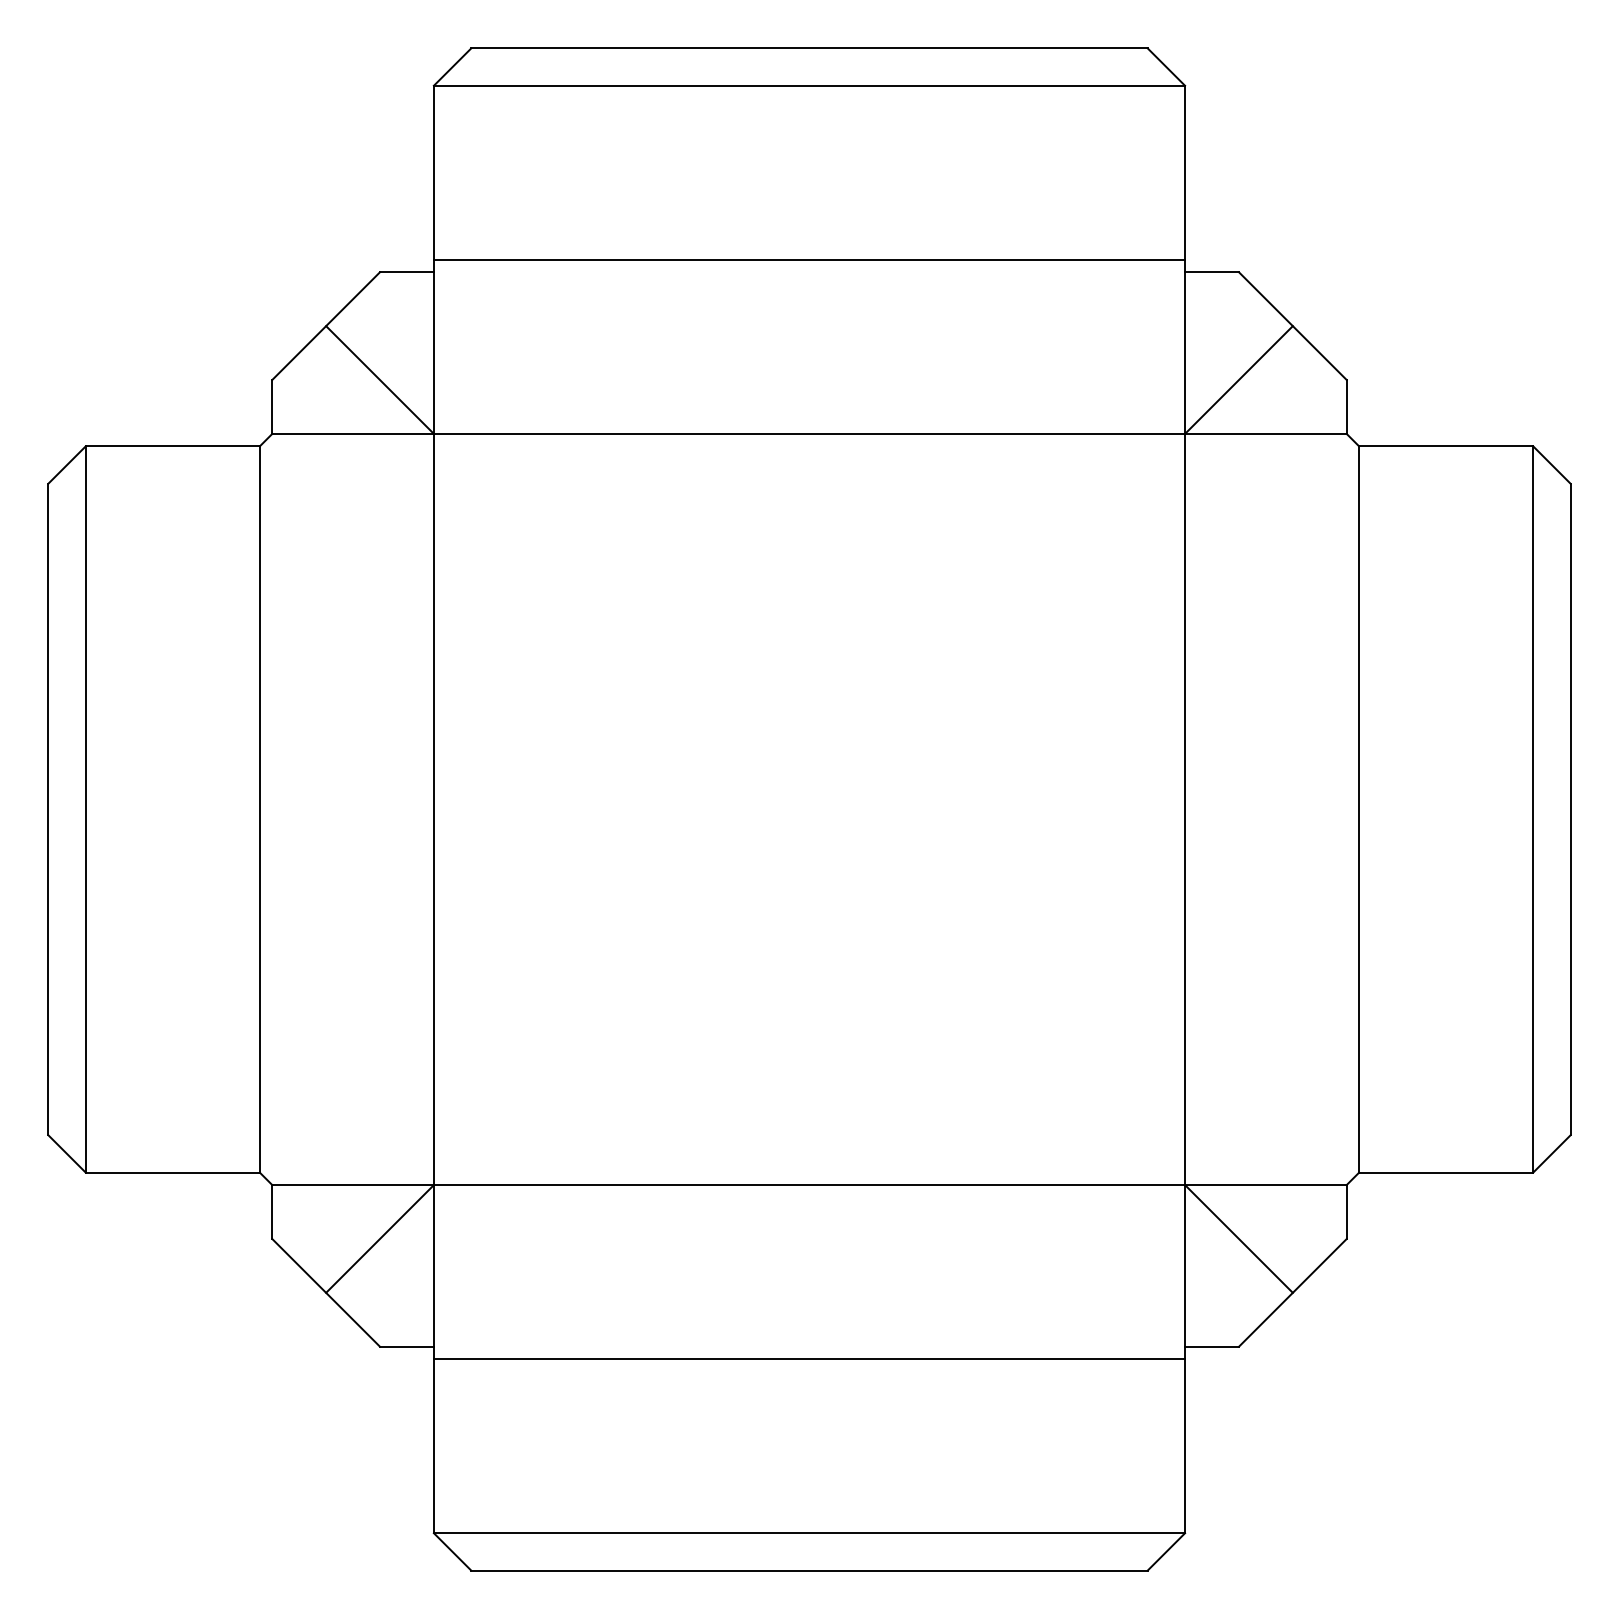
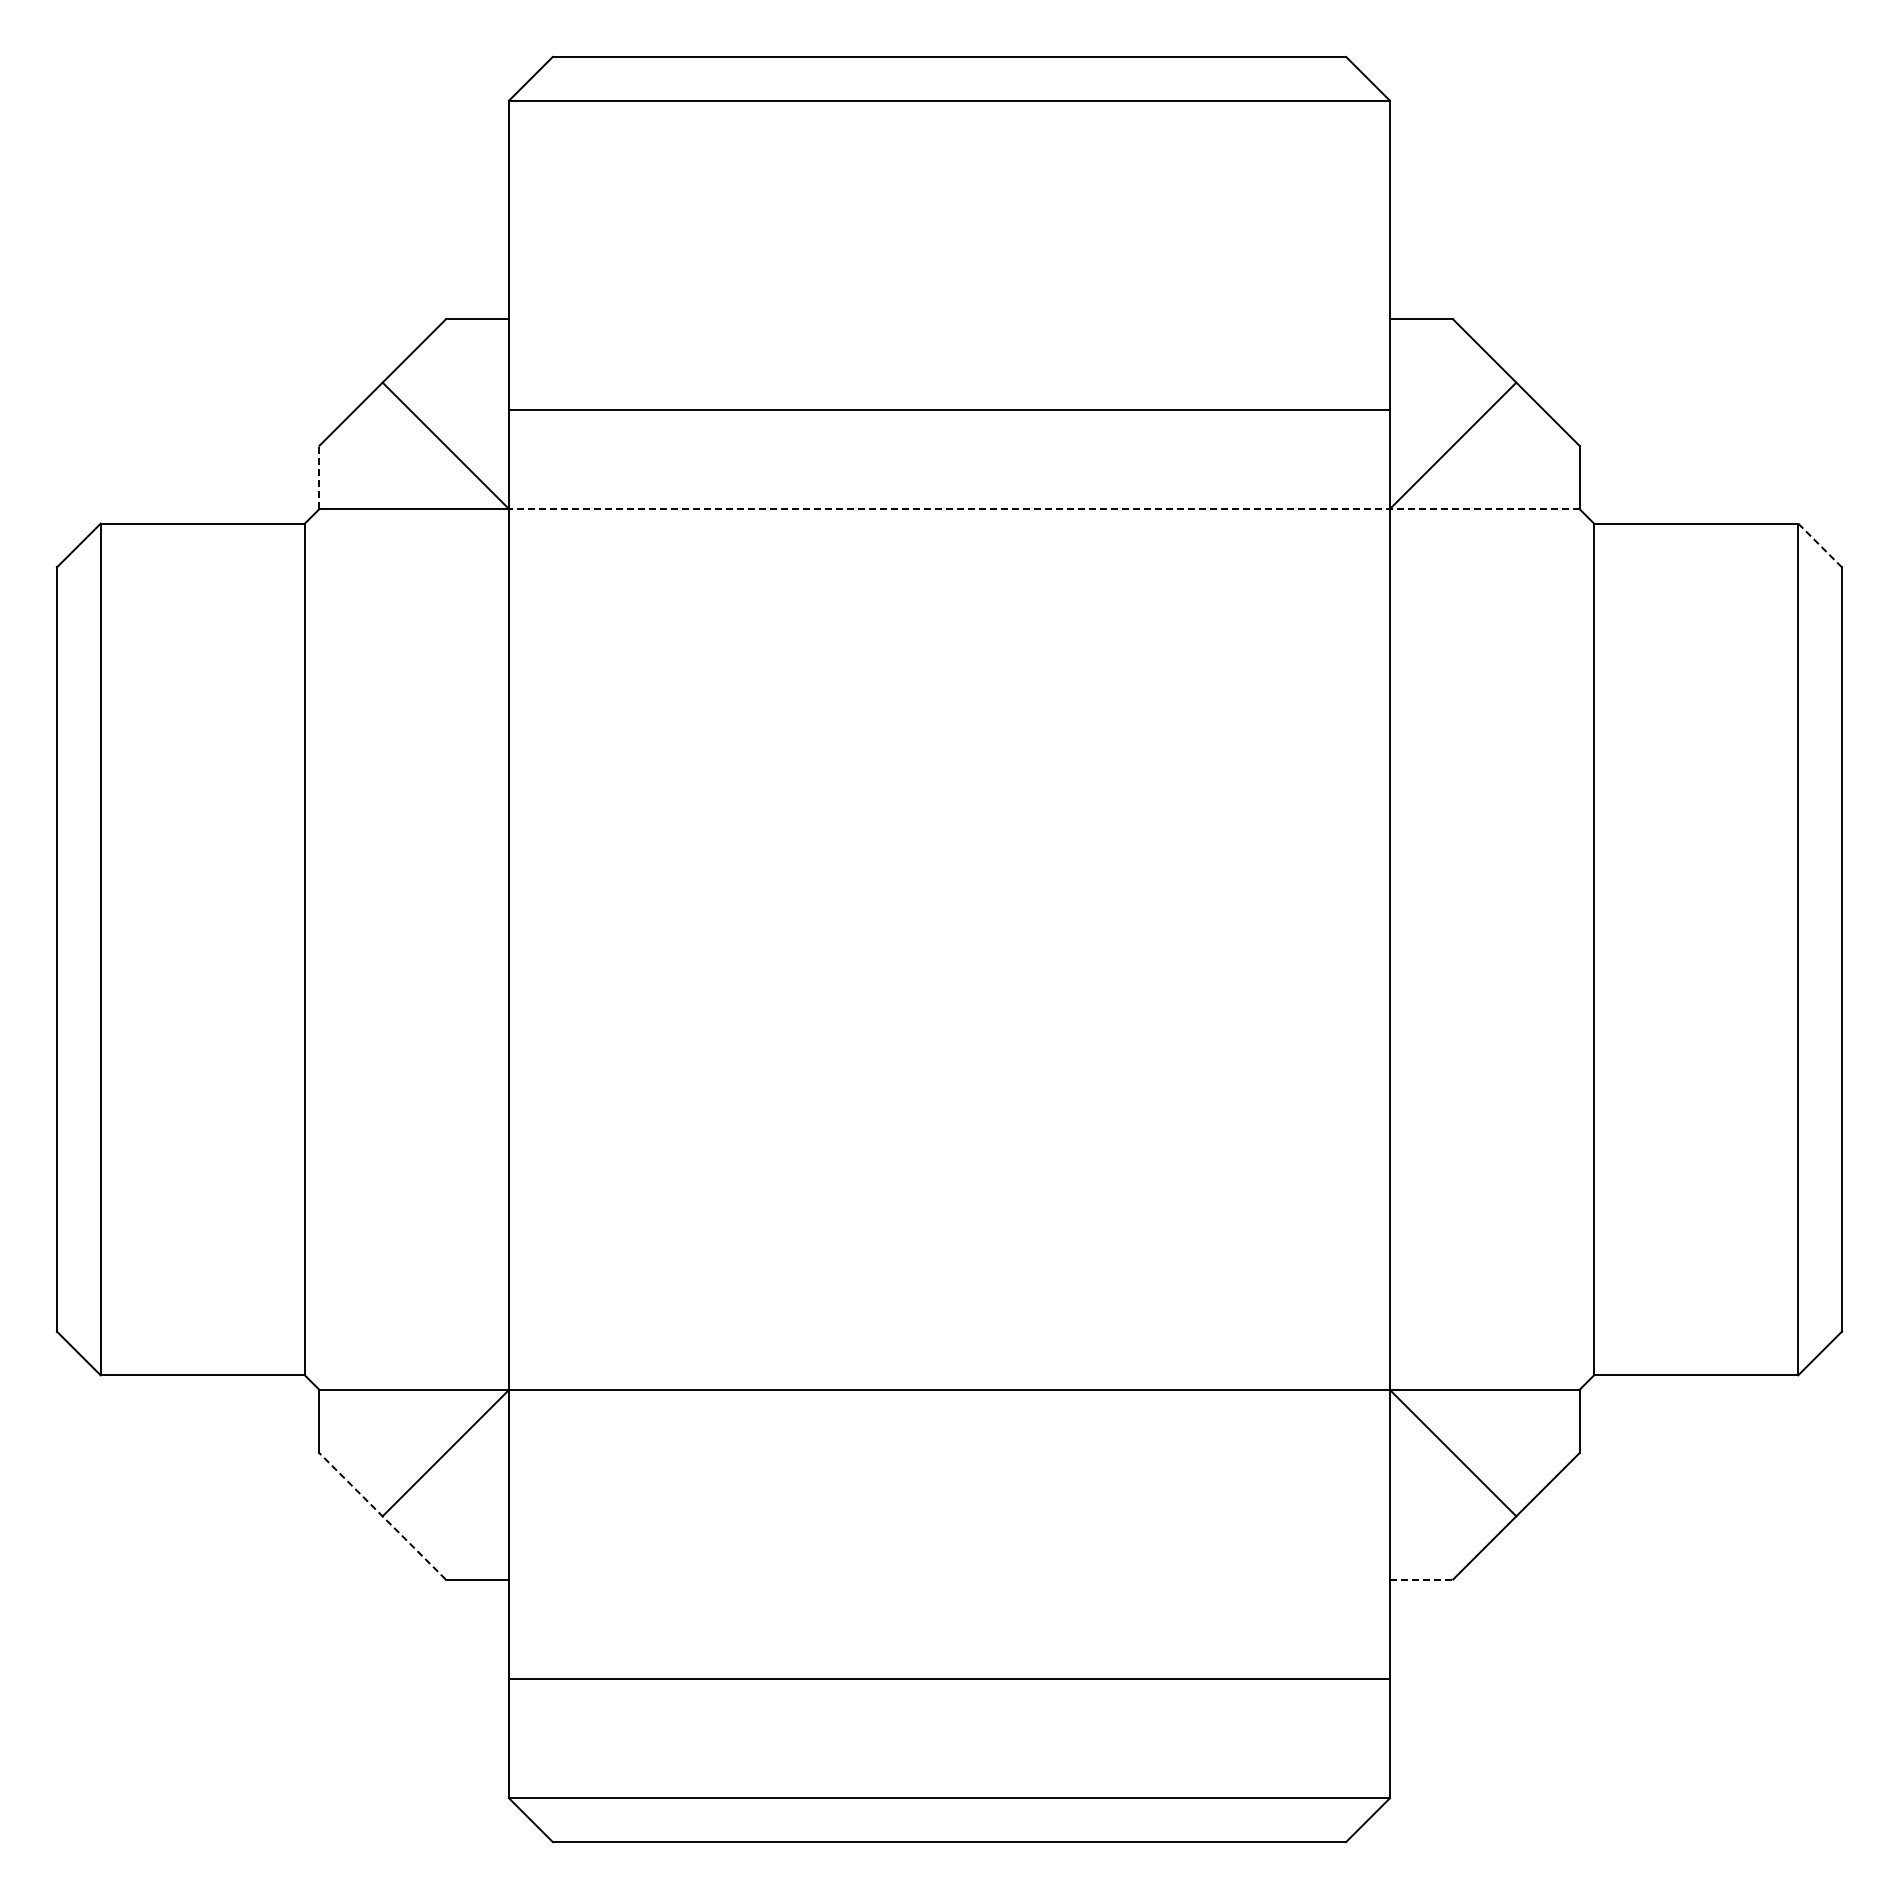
line: (809, 259) -> (949, 409), moved
line: (272, 407) -> (319, 477), solid -> dashed
line: (889, 434) -> (1043, 509), solid -> dashed
line: (1552, 465) -> (1820, 545), solid -> dashed
line: (326, 1292) -> (382, 1516), solid -> dashed
line: (1211, 1346) -> (1421, 1579), solid -> dashed
line: (809, 1359) -> (949, 1679), moved

